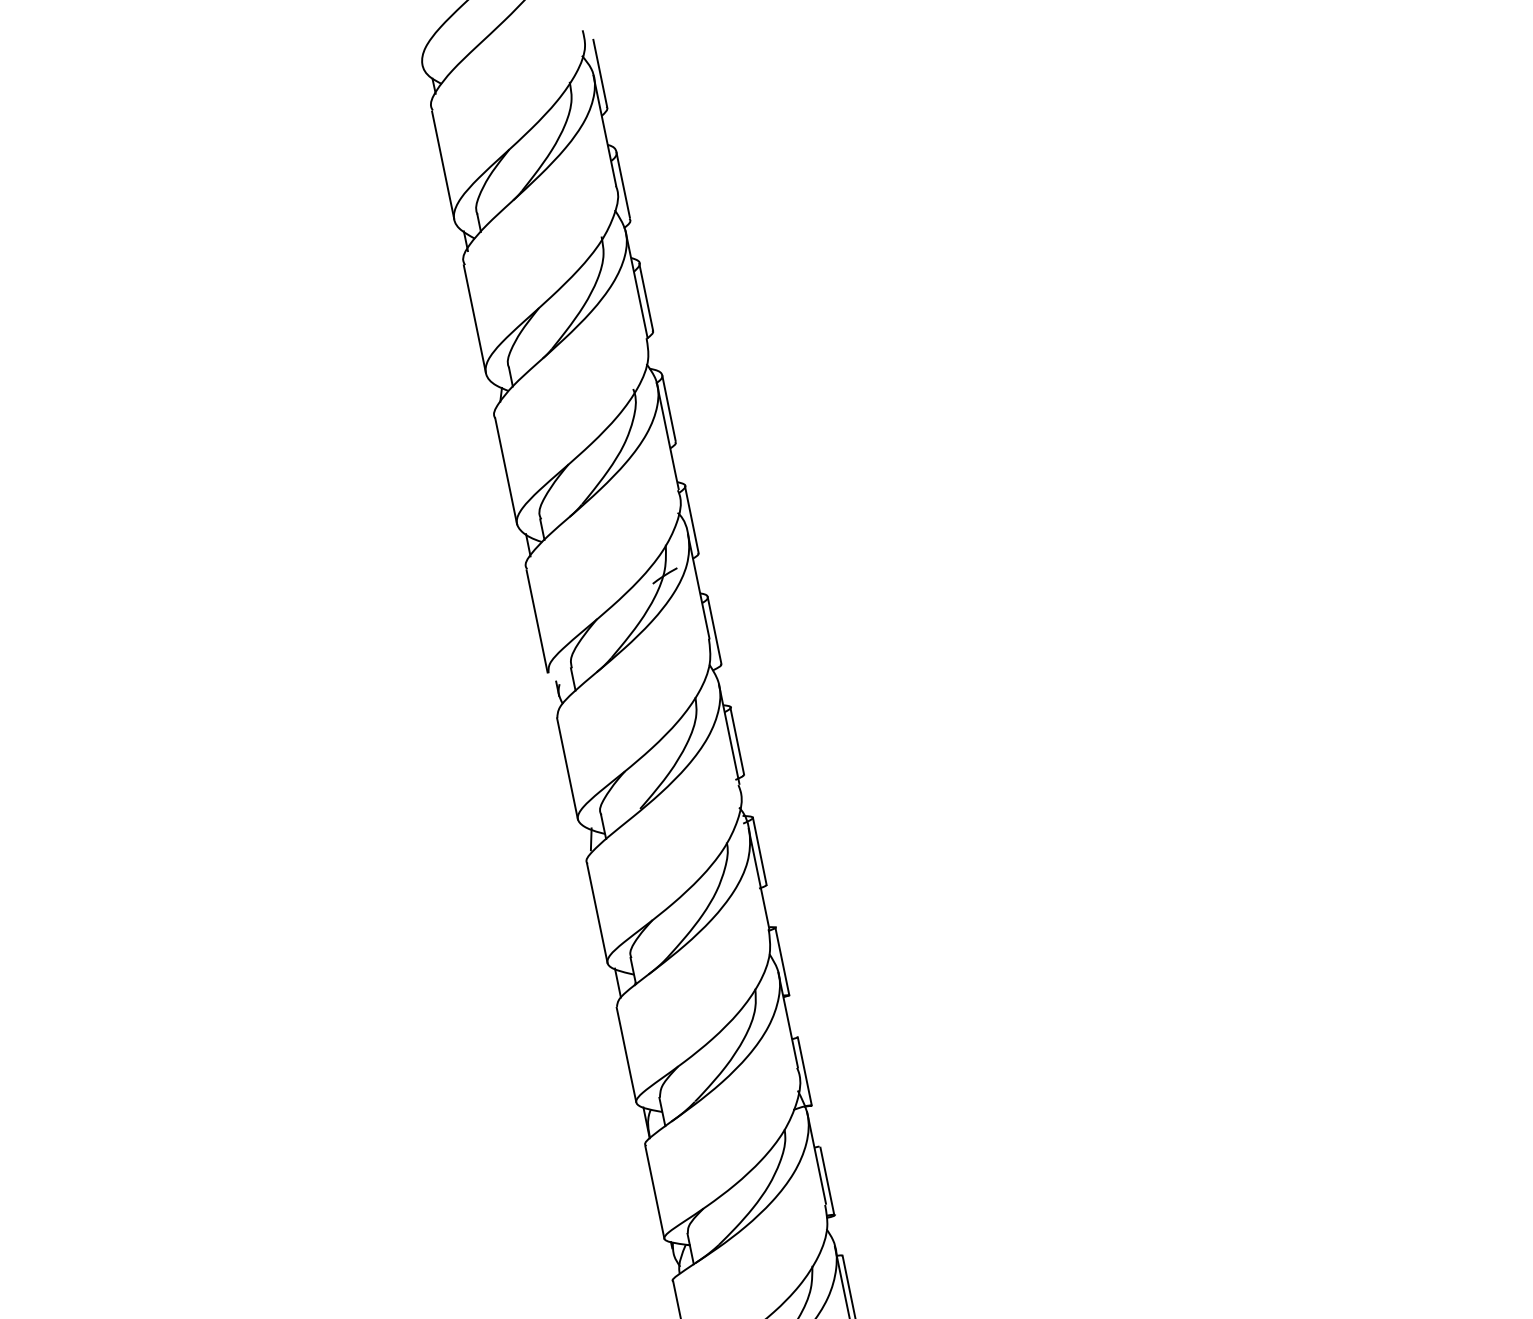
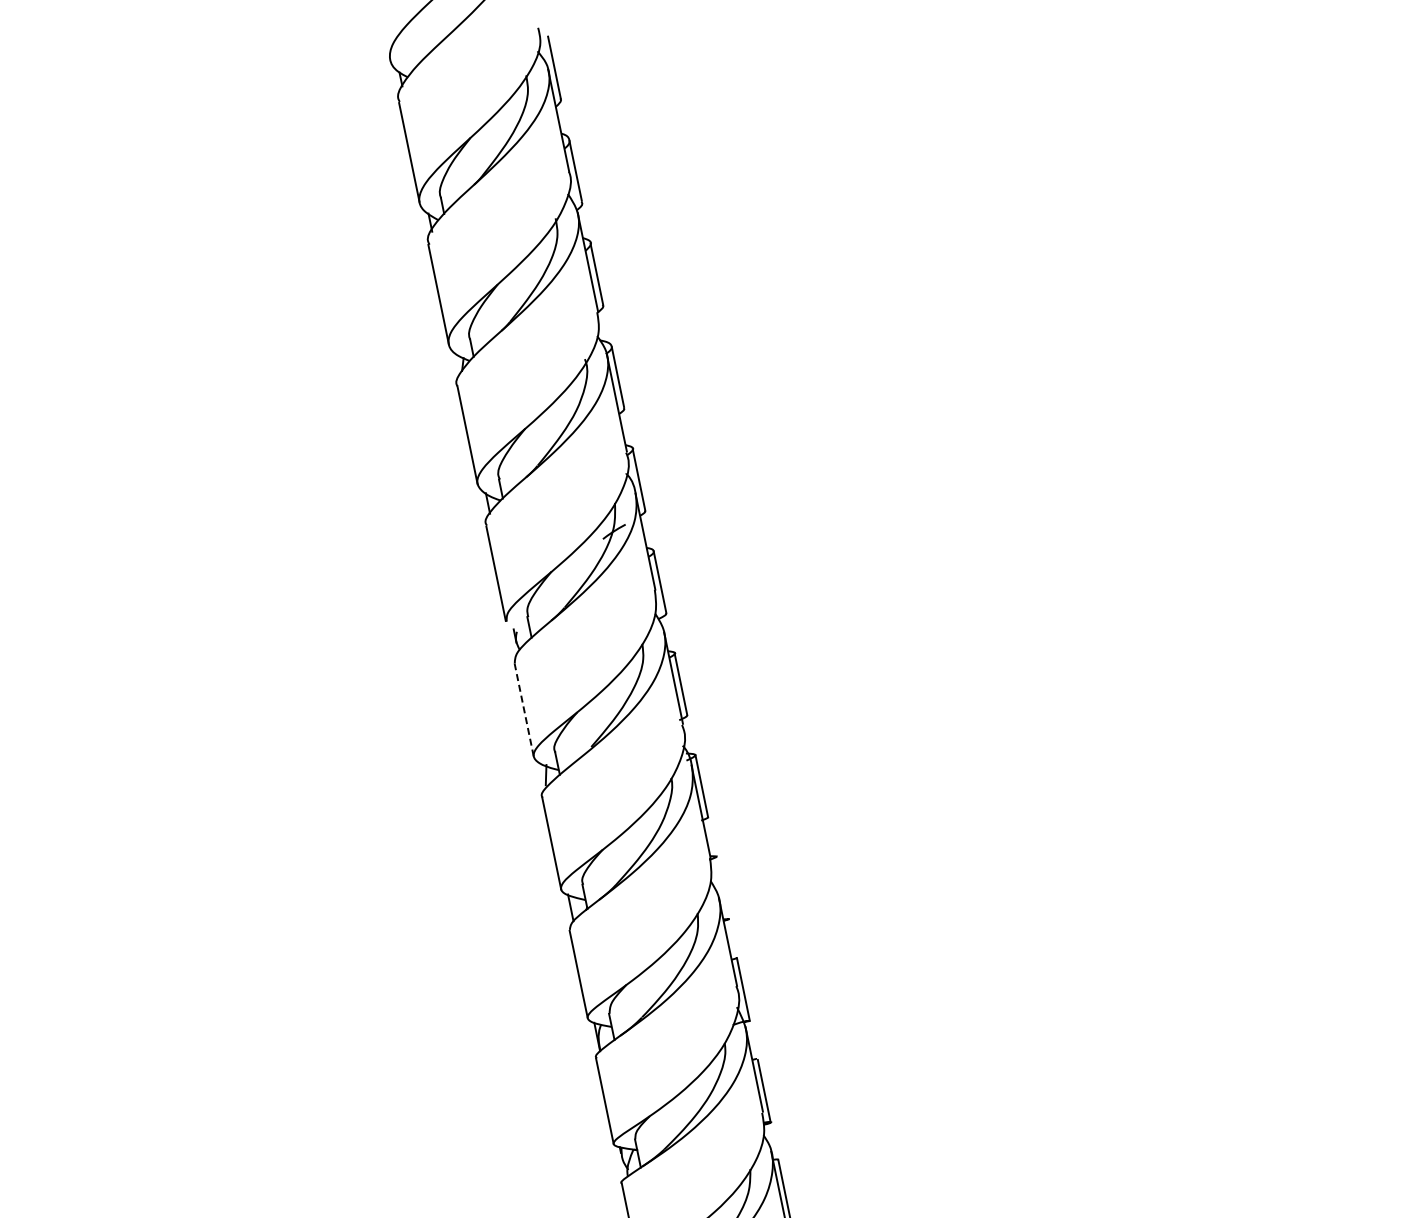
line: (567, 769) -> (524, 710), solid -> dashed
line: (782, 961) -> (722, 887), removed

